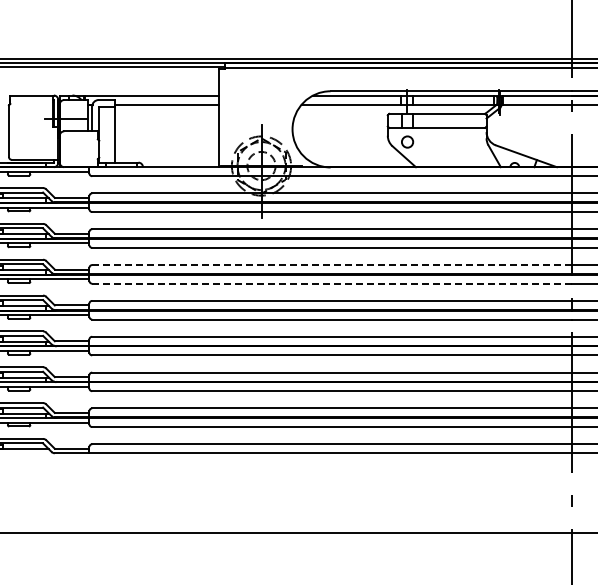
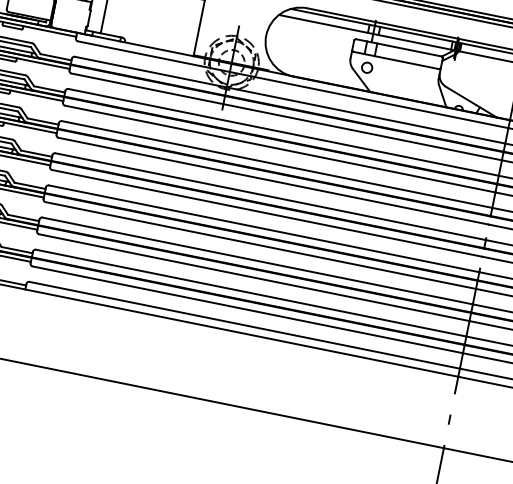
line: (332, 265) -> (277, 164), dashed -> solid
line: (332, 283) -> (274, 181), dashed -> solid

